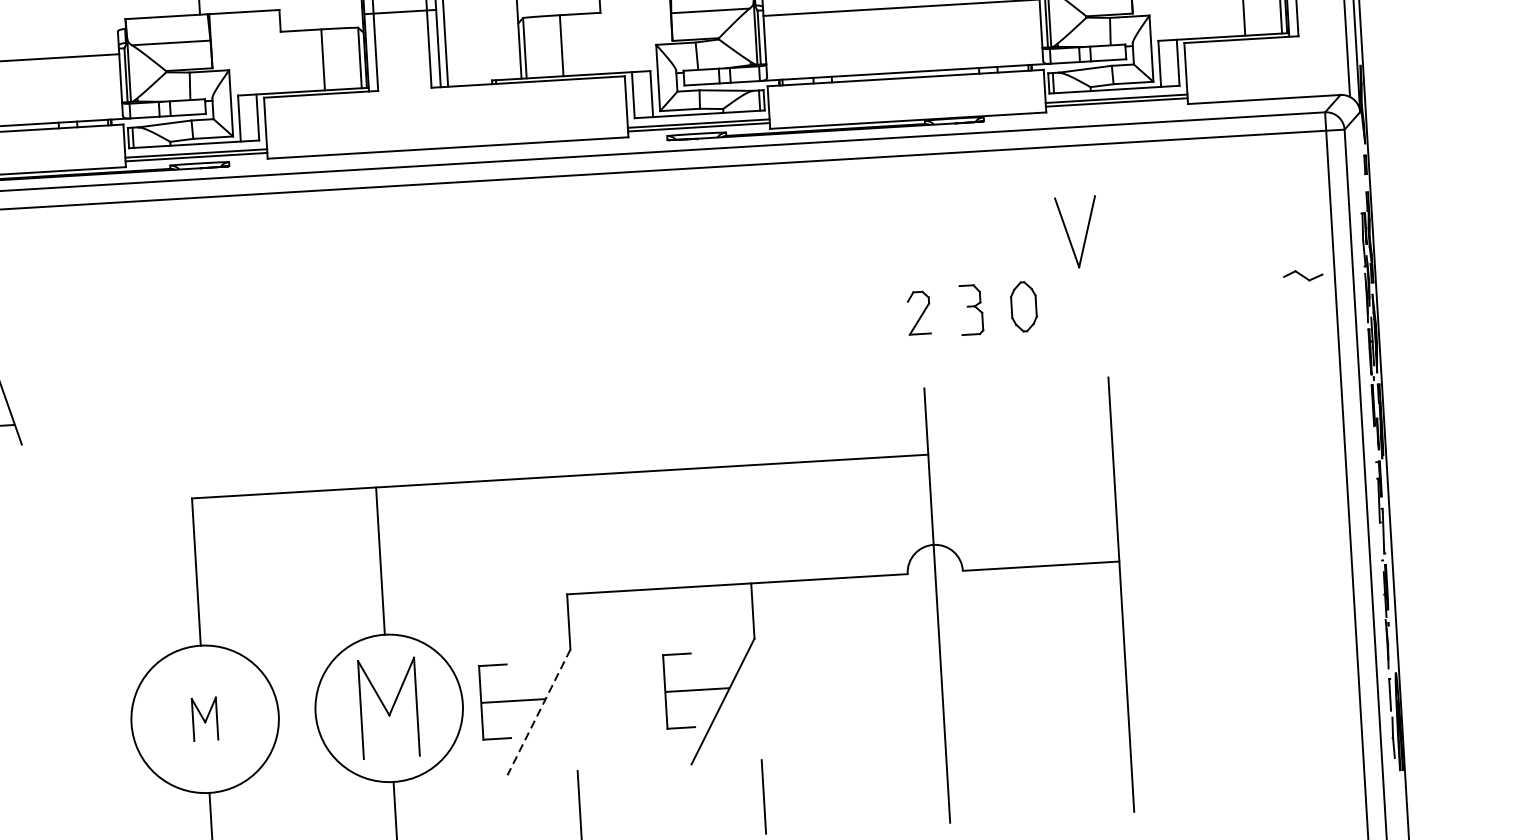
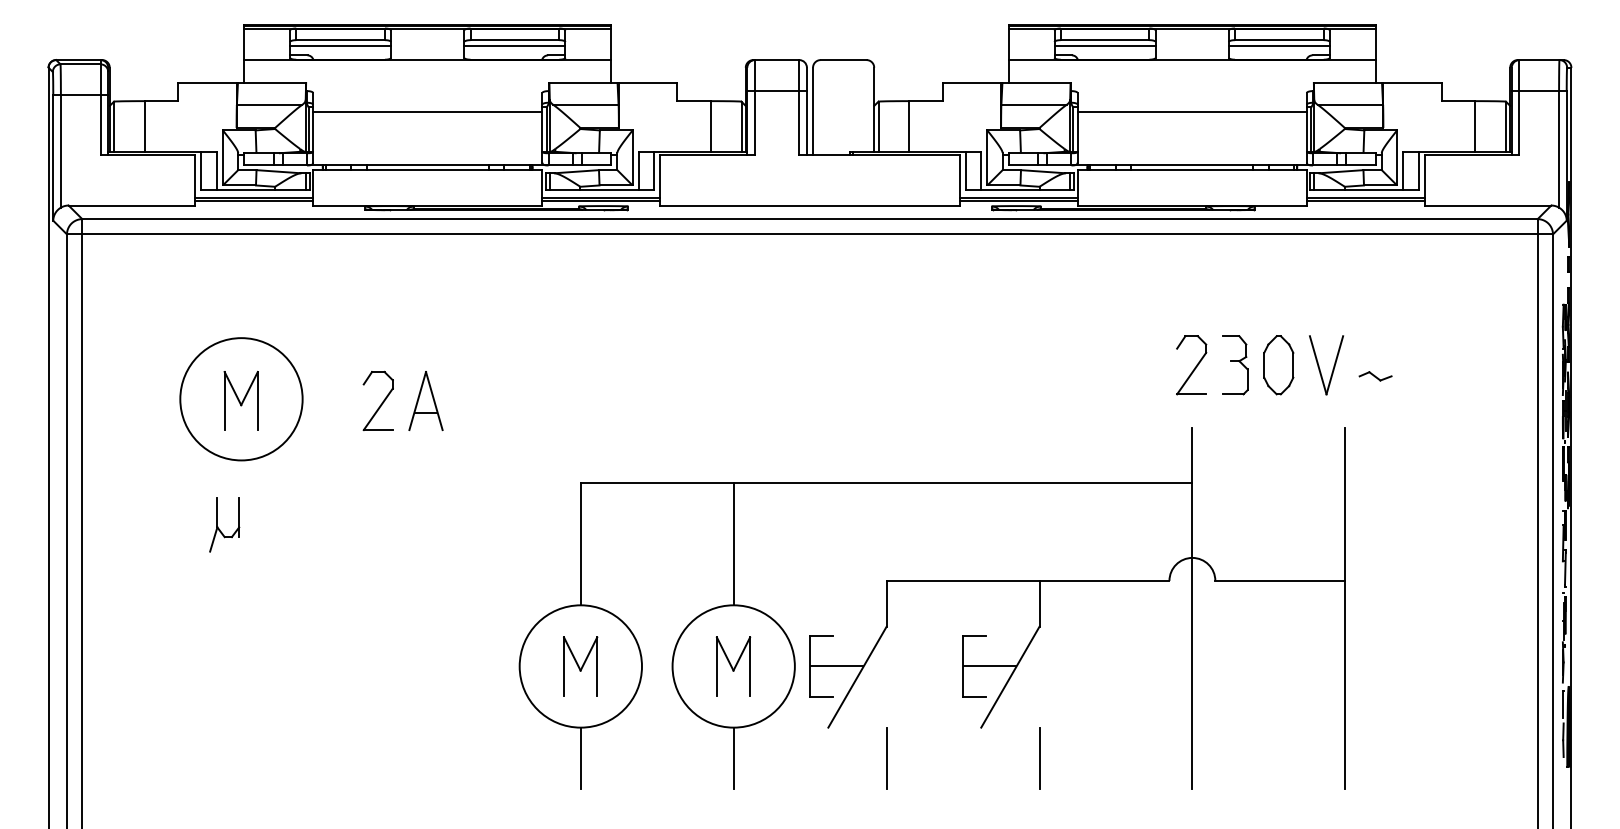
part: (1070, 236) -> (1320, 368), moved
part: (1303, 275) -> (1375, 376), moved
part: (1023, 307) -> (1278, 365), size x1.43
part: (971, 310) -> (1235, 365), size x1.43
part: (918, 313) -> (1191, 365), size x1.67
part: (388, 708) -> (733, 666), size x0.71
line: (539, 712) -> (857, 677), dashed -> solid
part: (204, 719) -> (580, 666), size x1.67

